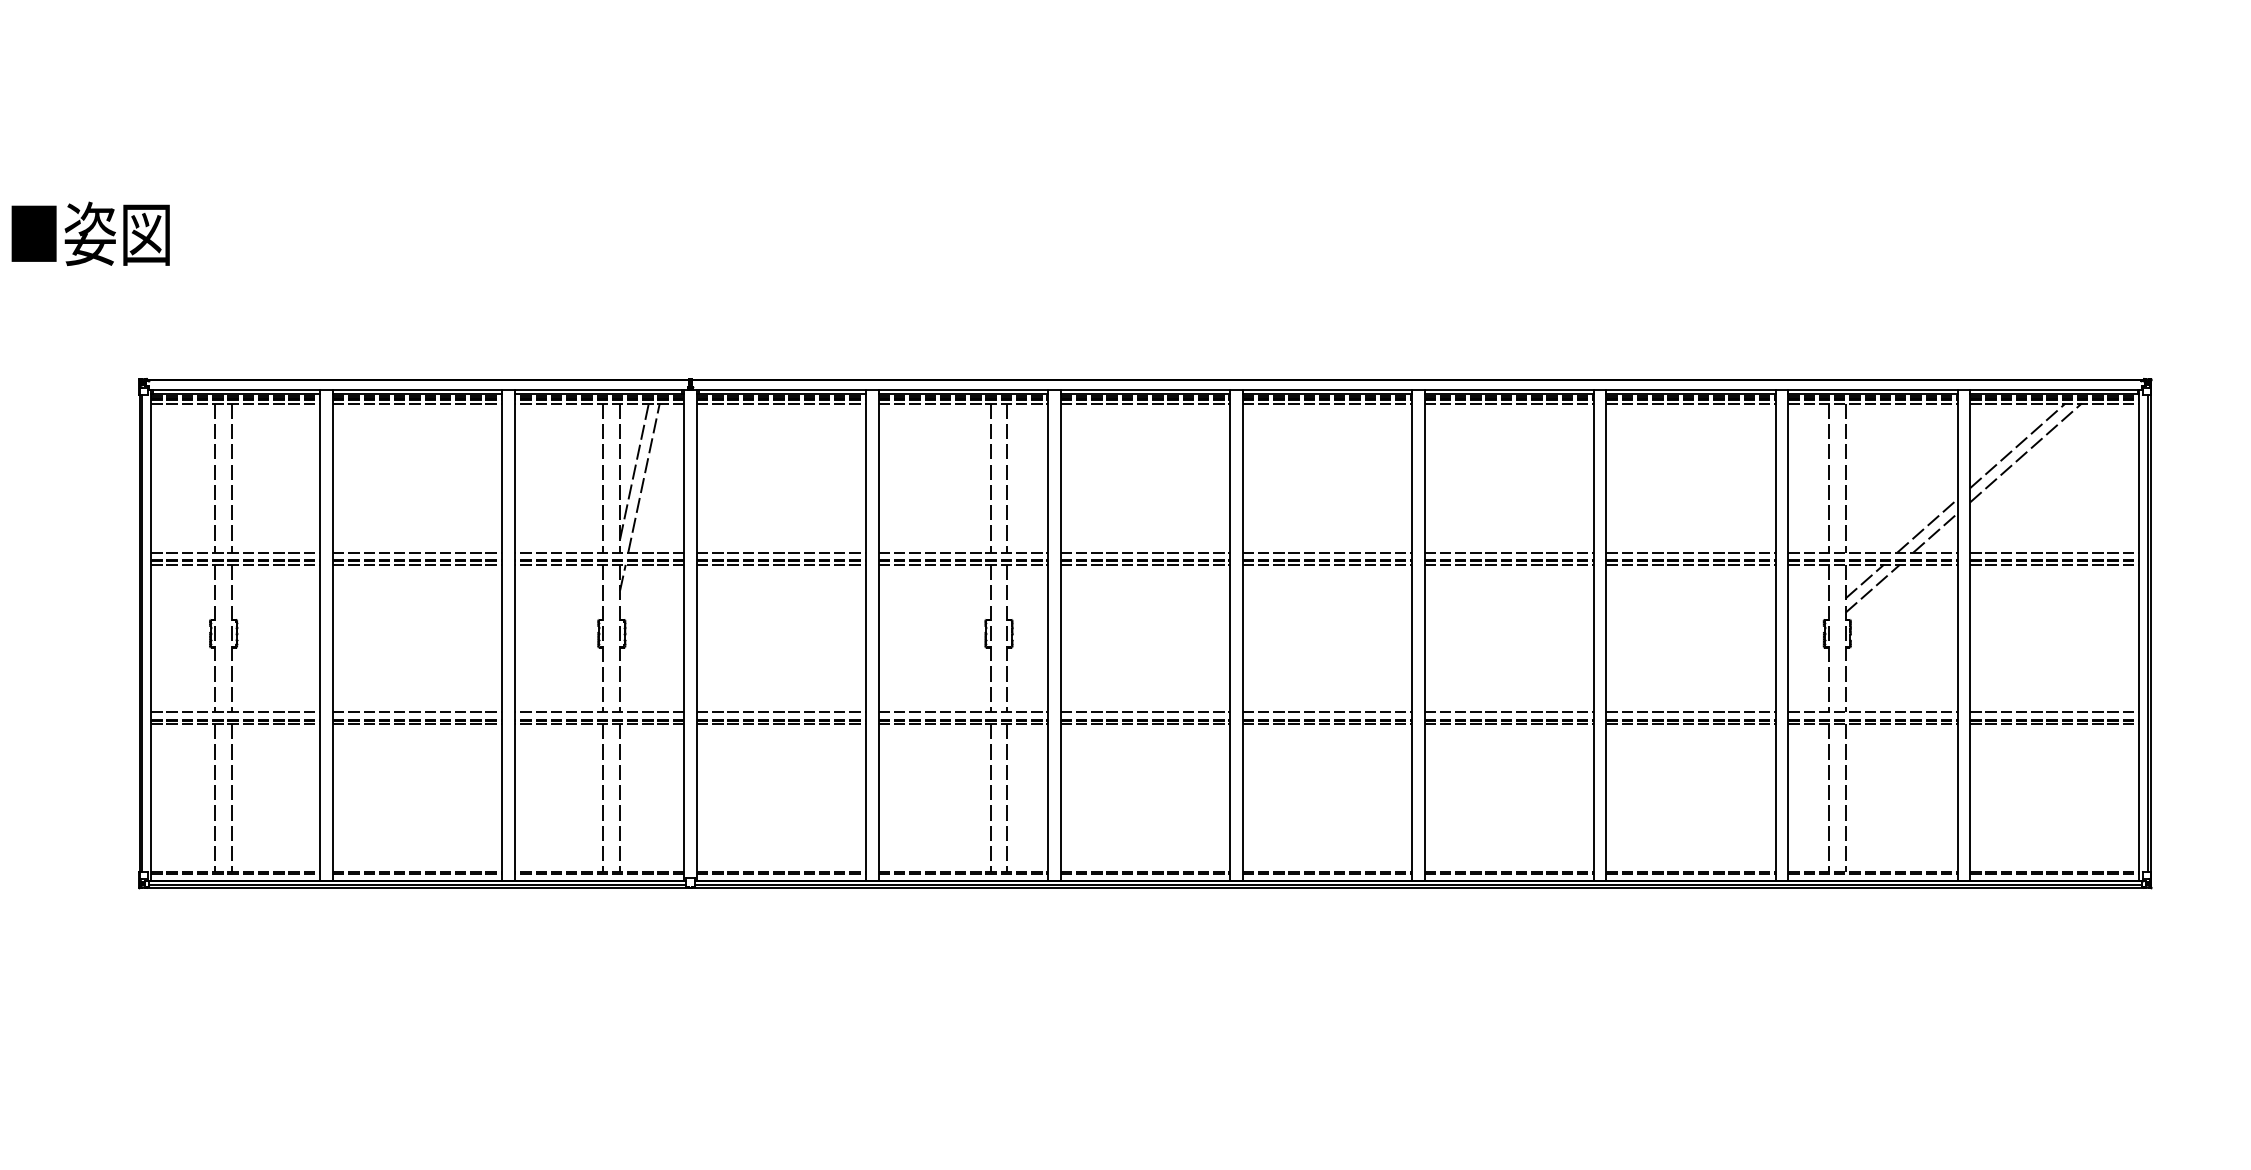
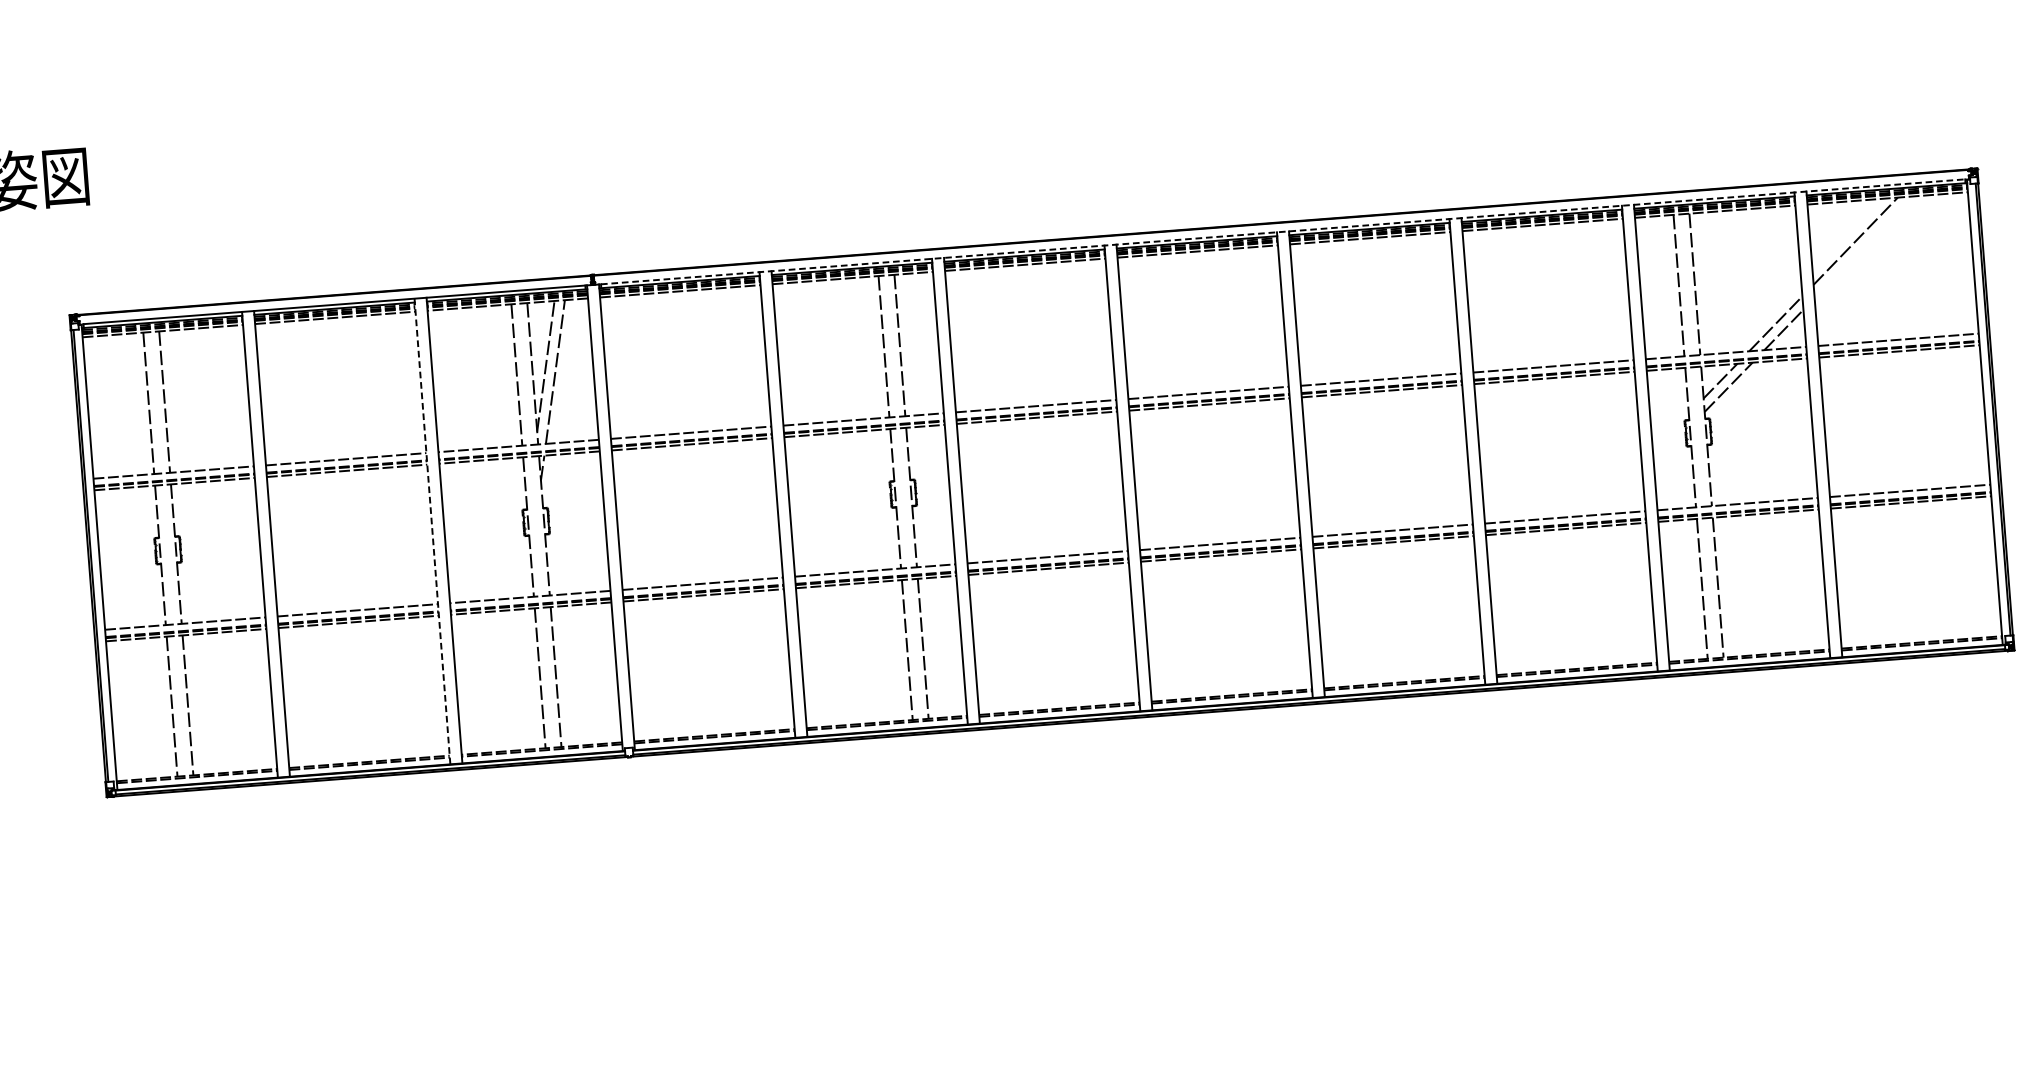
line: (1418, 389) -> (1283, 231), solid -> dashed
line: (2025, 452) -> (1863, 246), removed
line: (502, 635) -> (432, 531), solid -> dashed

